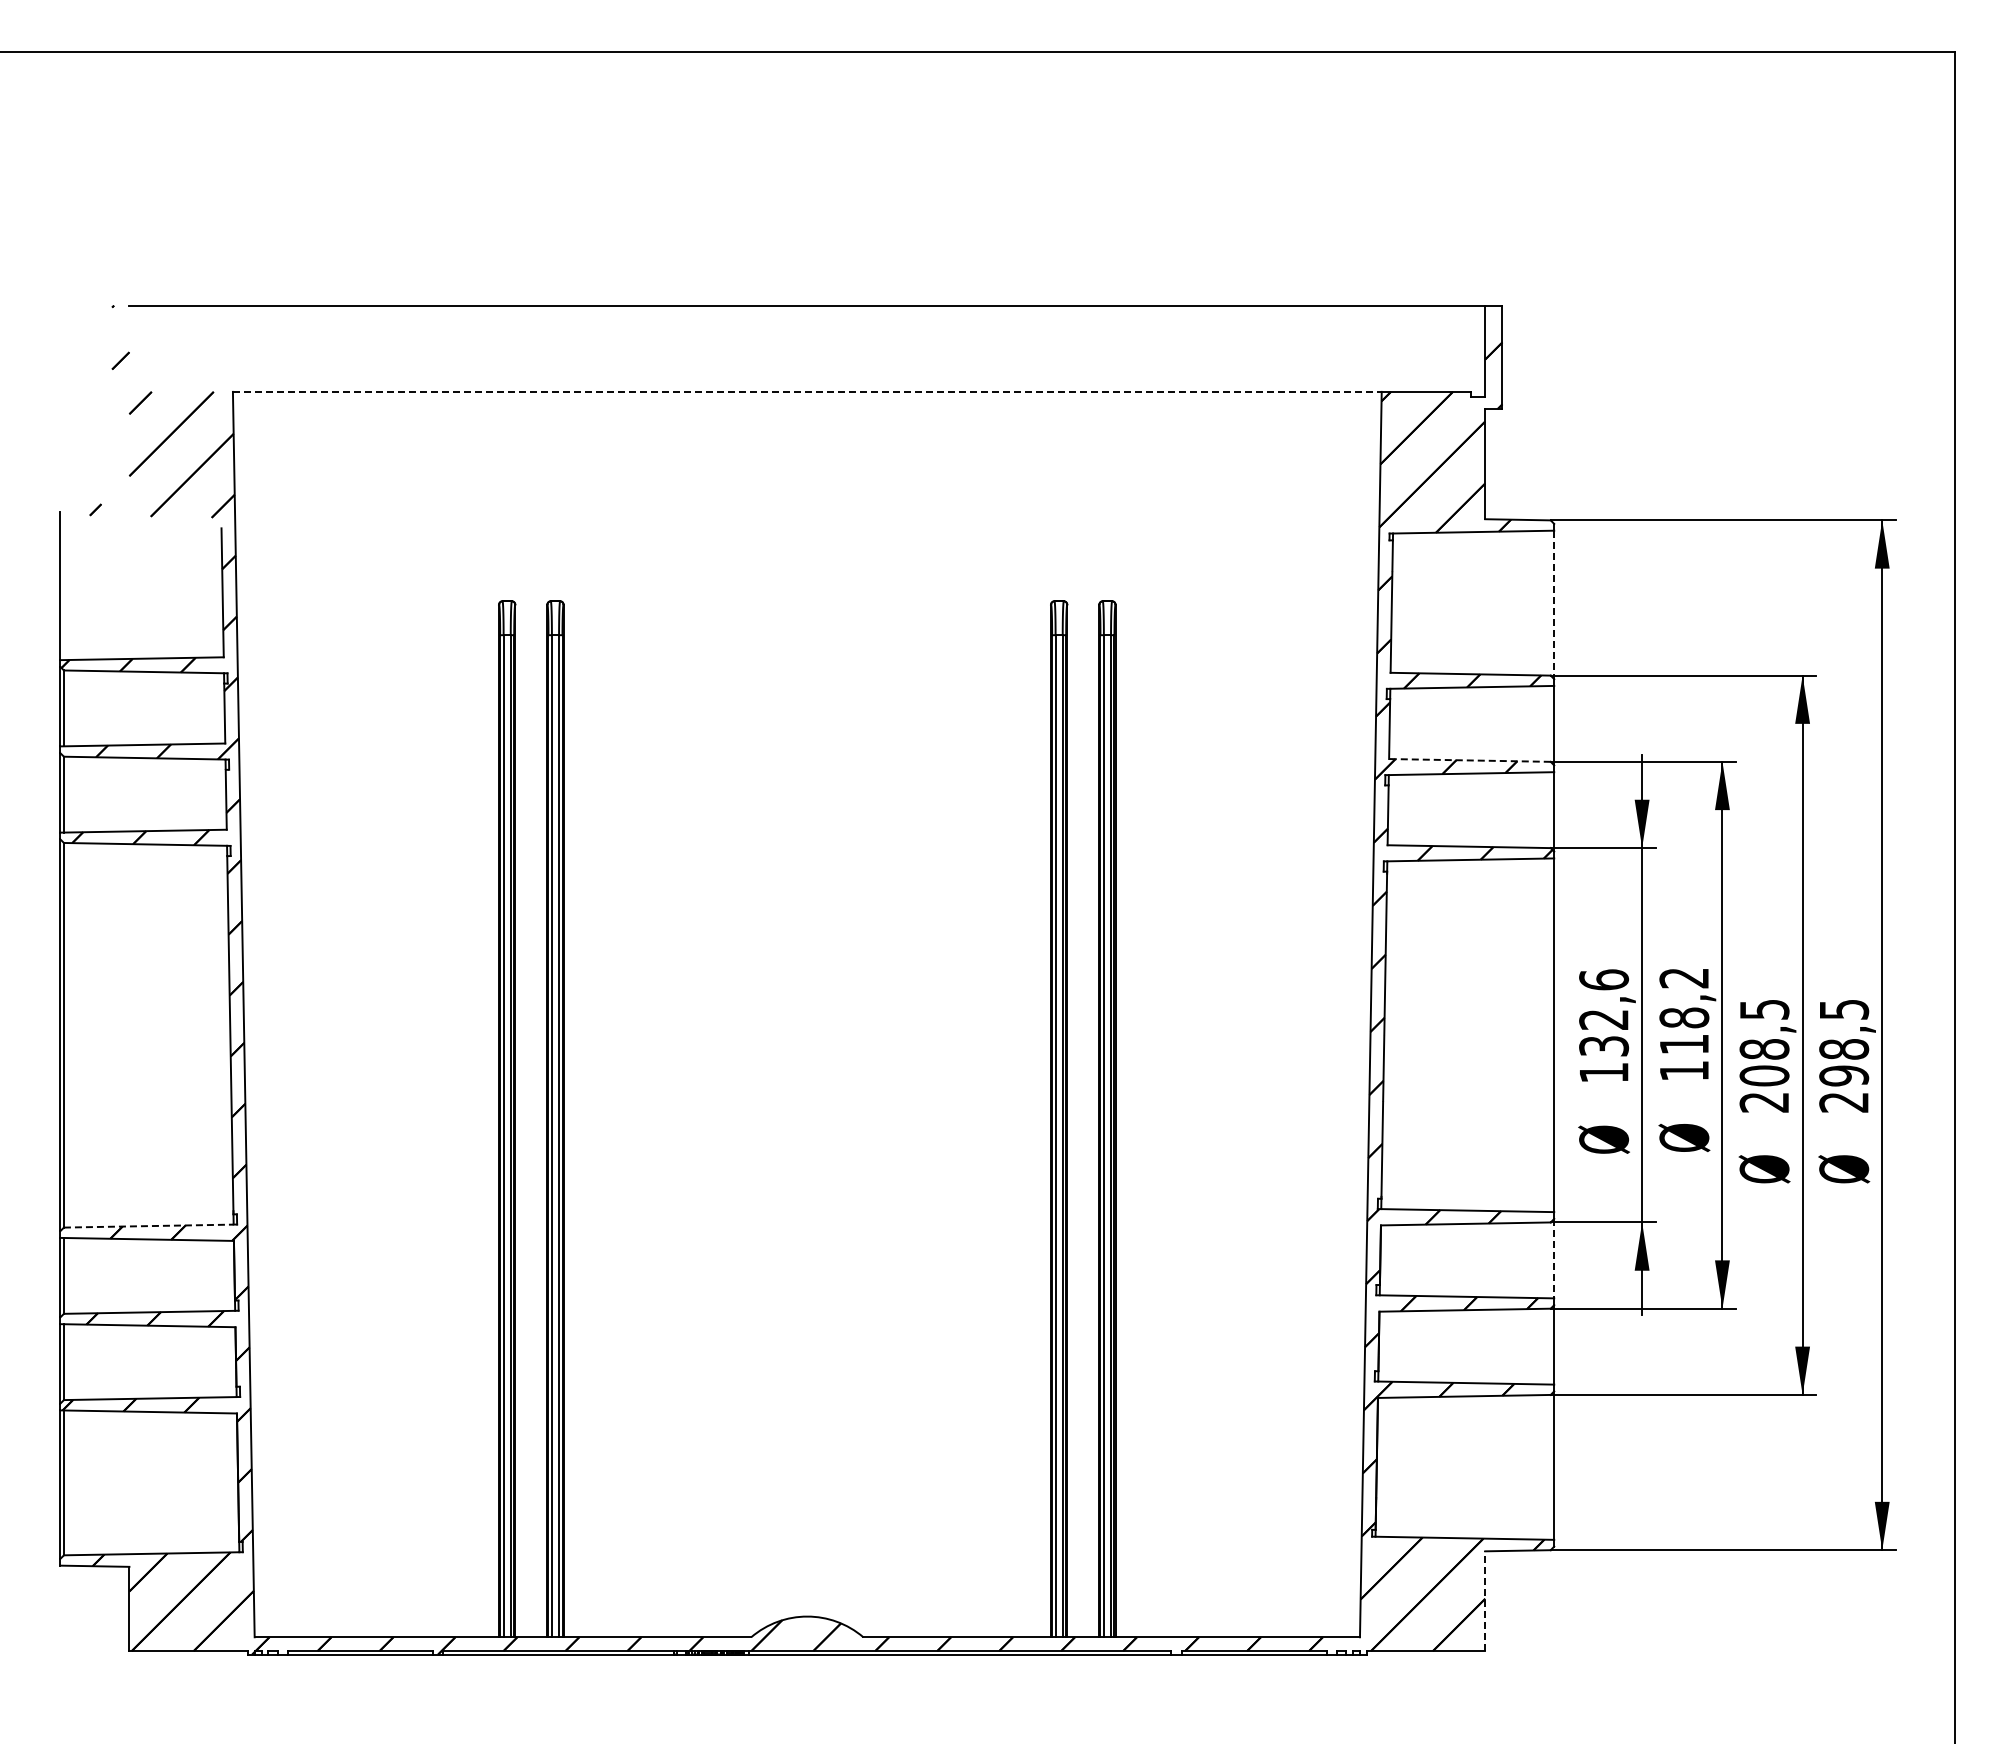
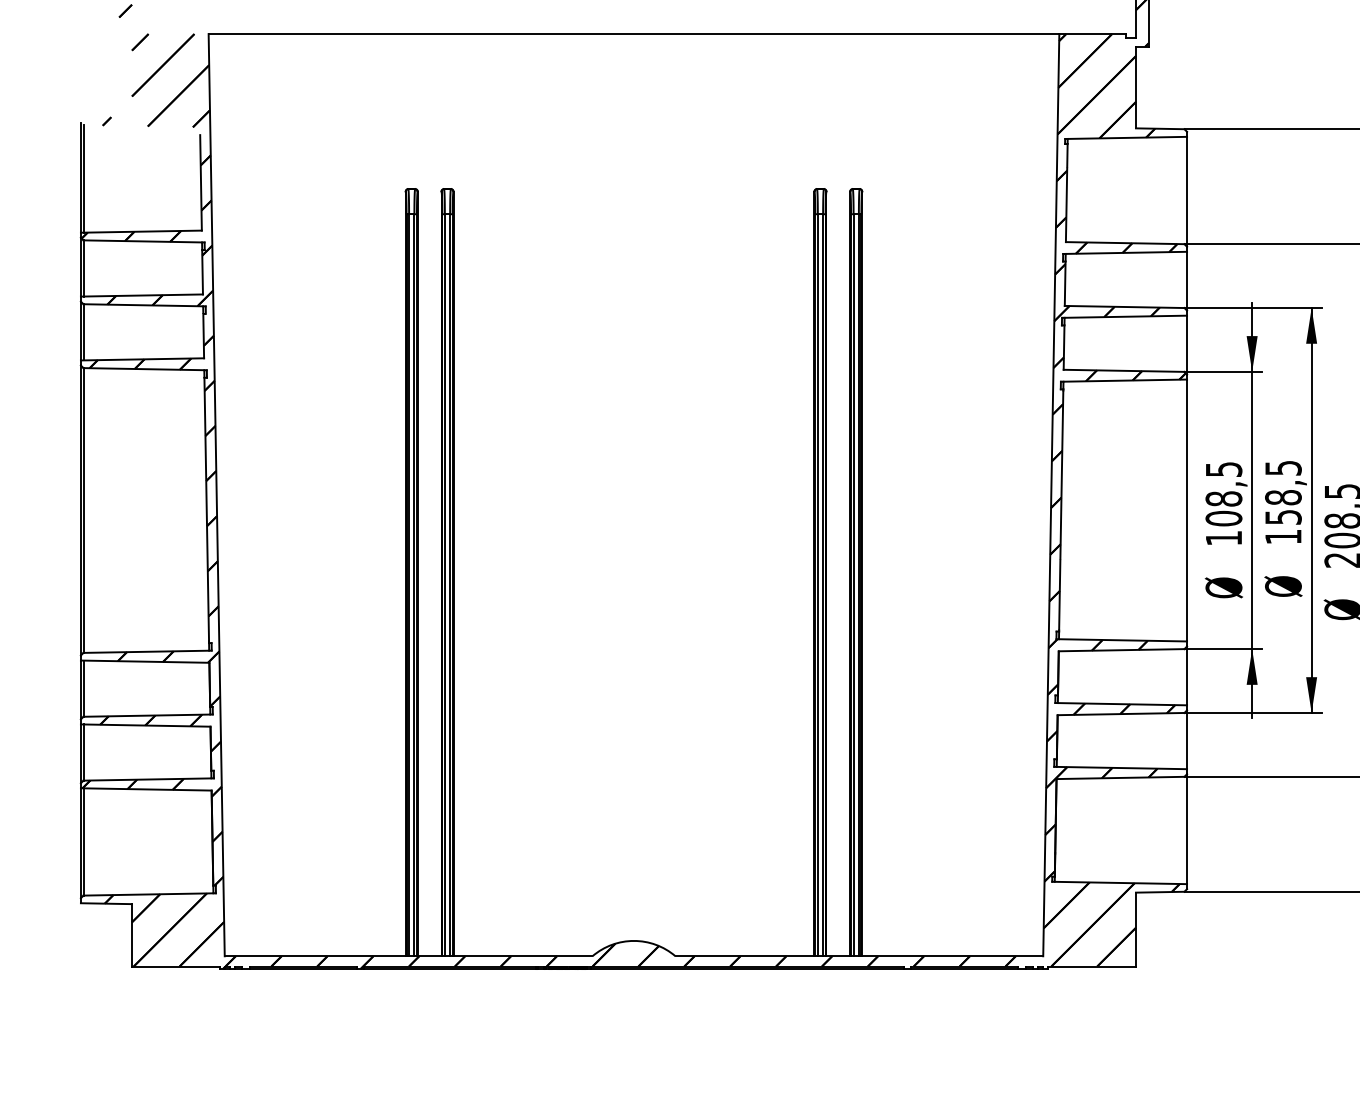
line: (807, 391) -> (634, 33), dashed -> solid
line: (63, 587) -> (83, 178), added
line: (1554, 605) -> (1187, 192), dashed -> solid
line: (1469, 760) -> (1124, 307), dashed -> solid
text: (1684, 1011) -> (1283, 492), 118,2 -> 158,5
text: (1604, 1012) -> (1224, 493), 132,6 -> 108,5
line: (148, 1226) -> (146, 652), dashed -> solid
line: (1554, 1258) -> (1187, 675), dashed -> solid
line: (1485, 1601) -> (1136, 929), dashed -> solid

